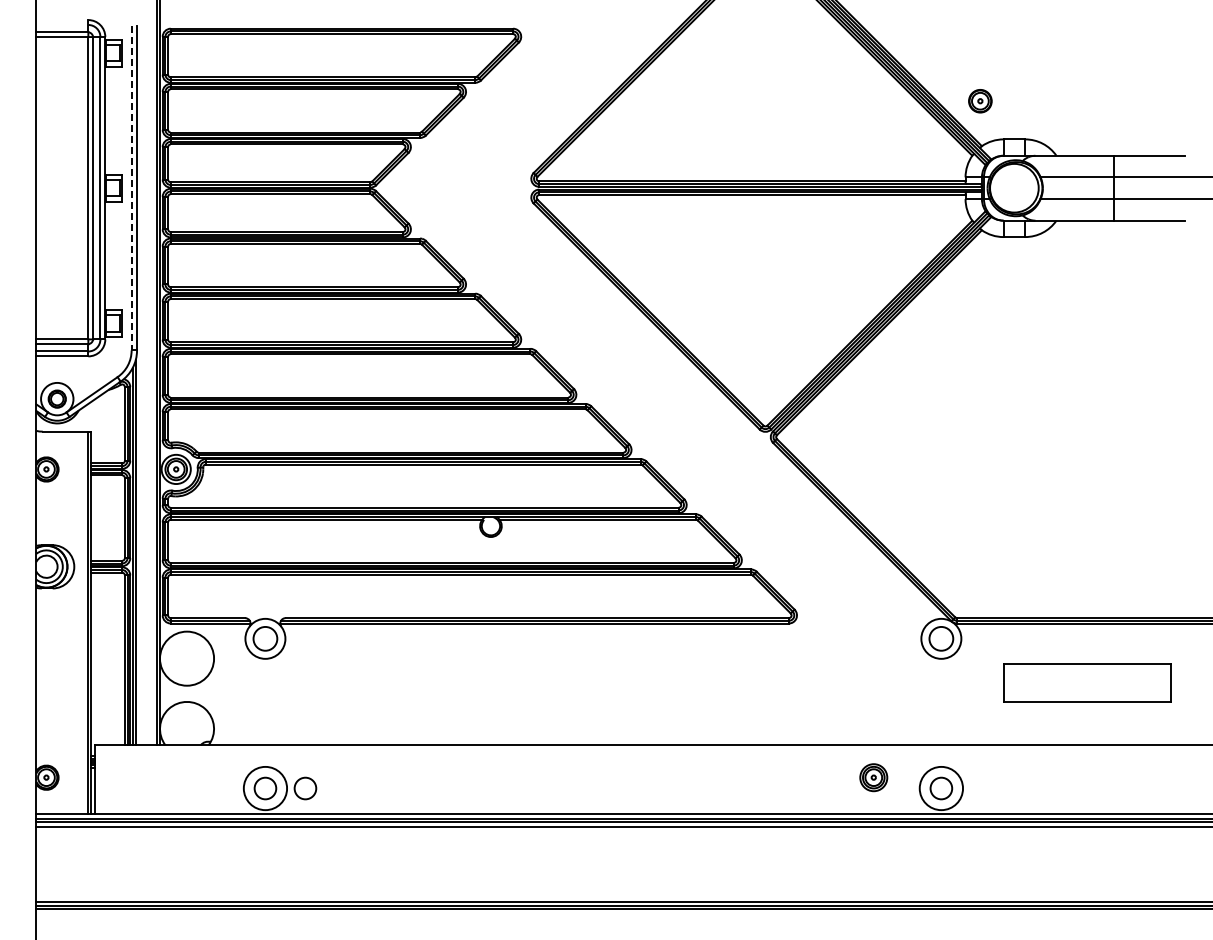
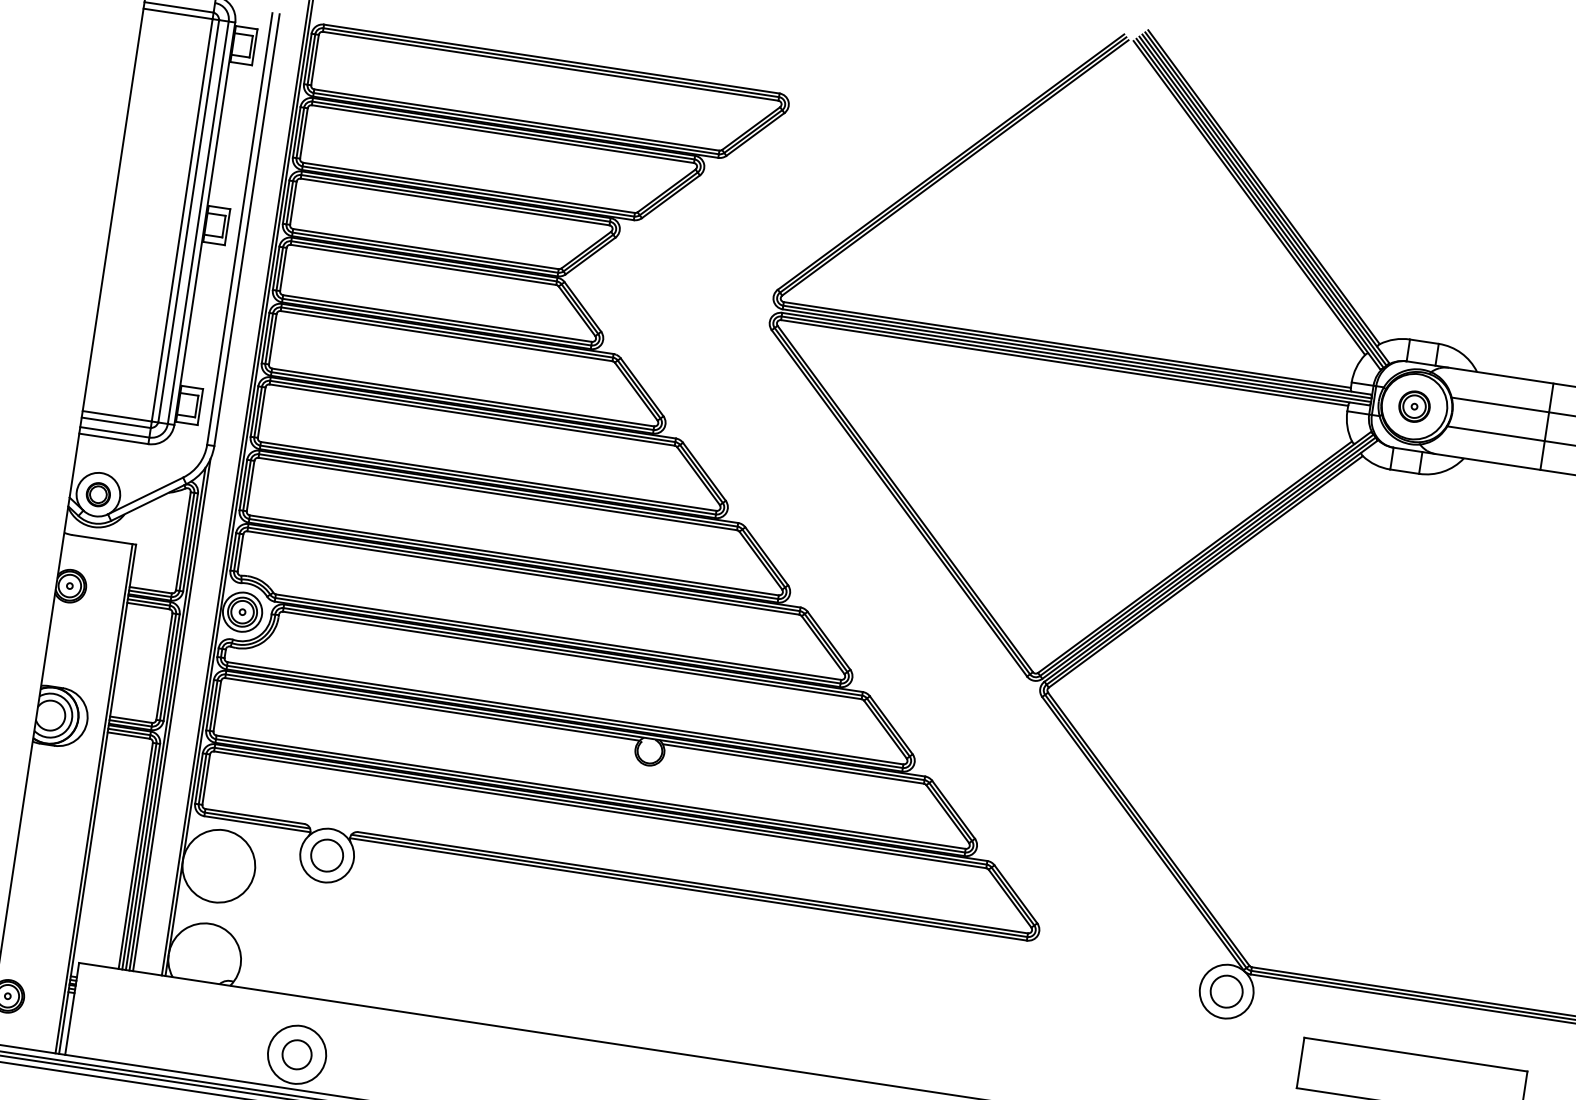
part: (980, 101) -> (1414, 407), moved
line: (131, 188) -> (239, 229), dashed -> solid
circle: (305, 788) -> (350, 1062), removed

